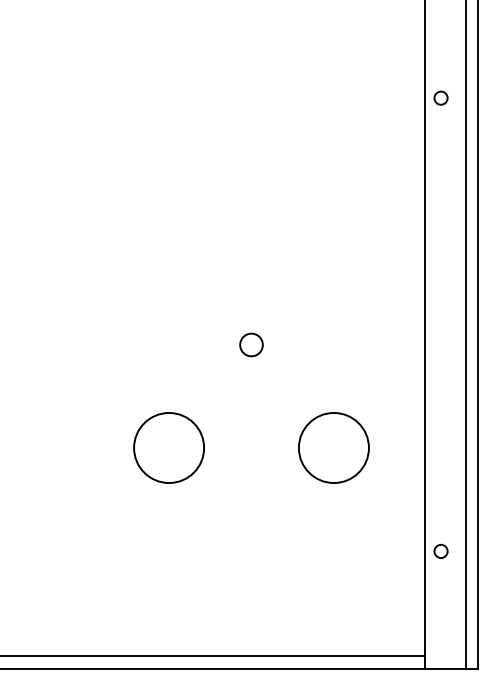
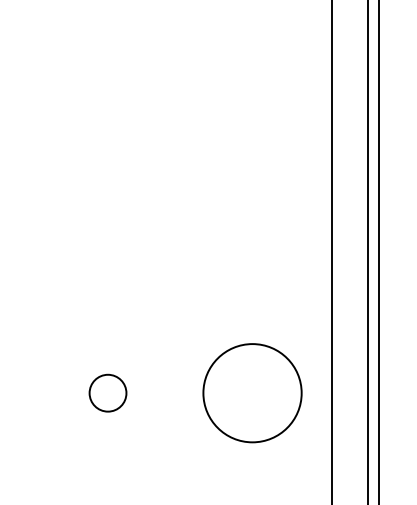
circle: (440, 97) -> (345, 85), removed
circle: (251, 344) -> (180, 302), removed
circle: (169, 447) -> (108, 392), size x0.6
circle: (333, 447) -> (252, 392), size x1.6
circle: (440, 551) -> (345, 483), removed

